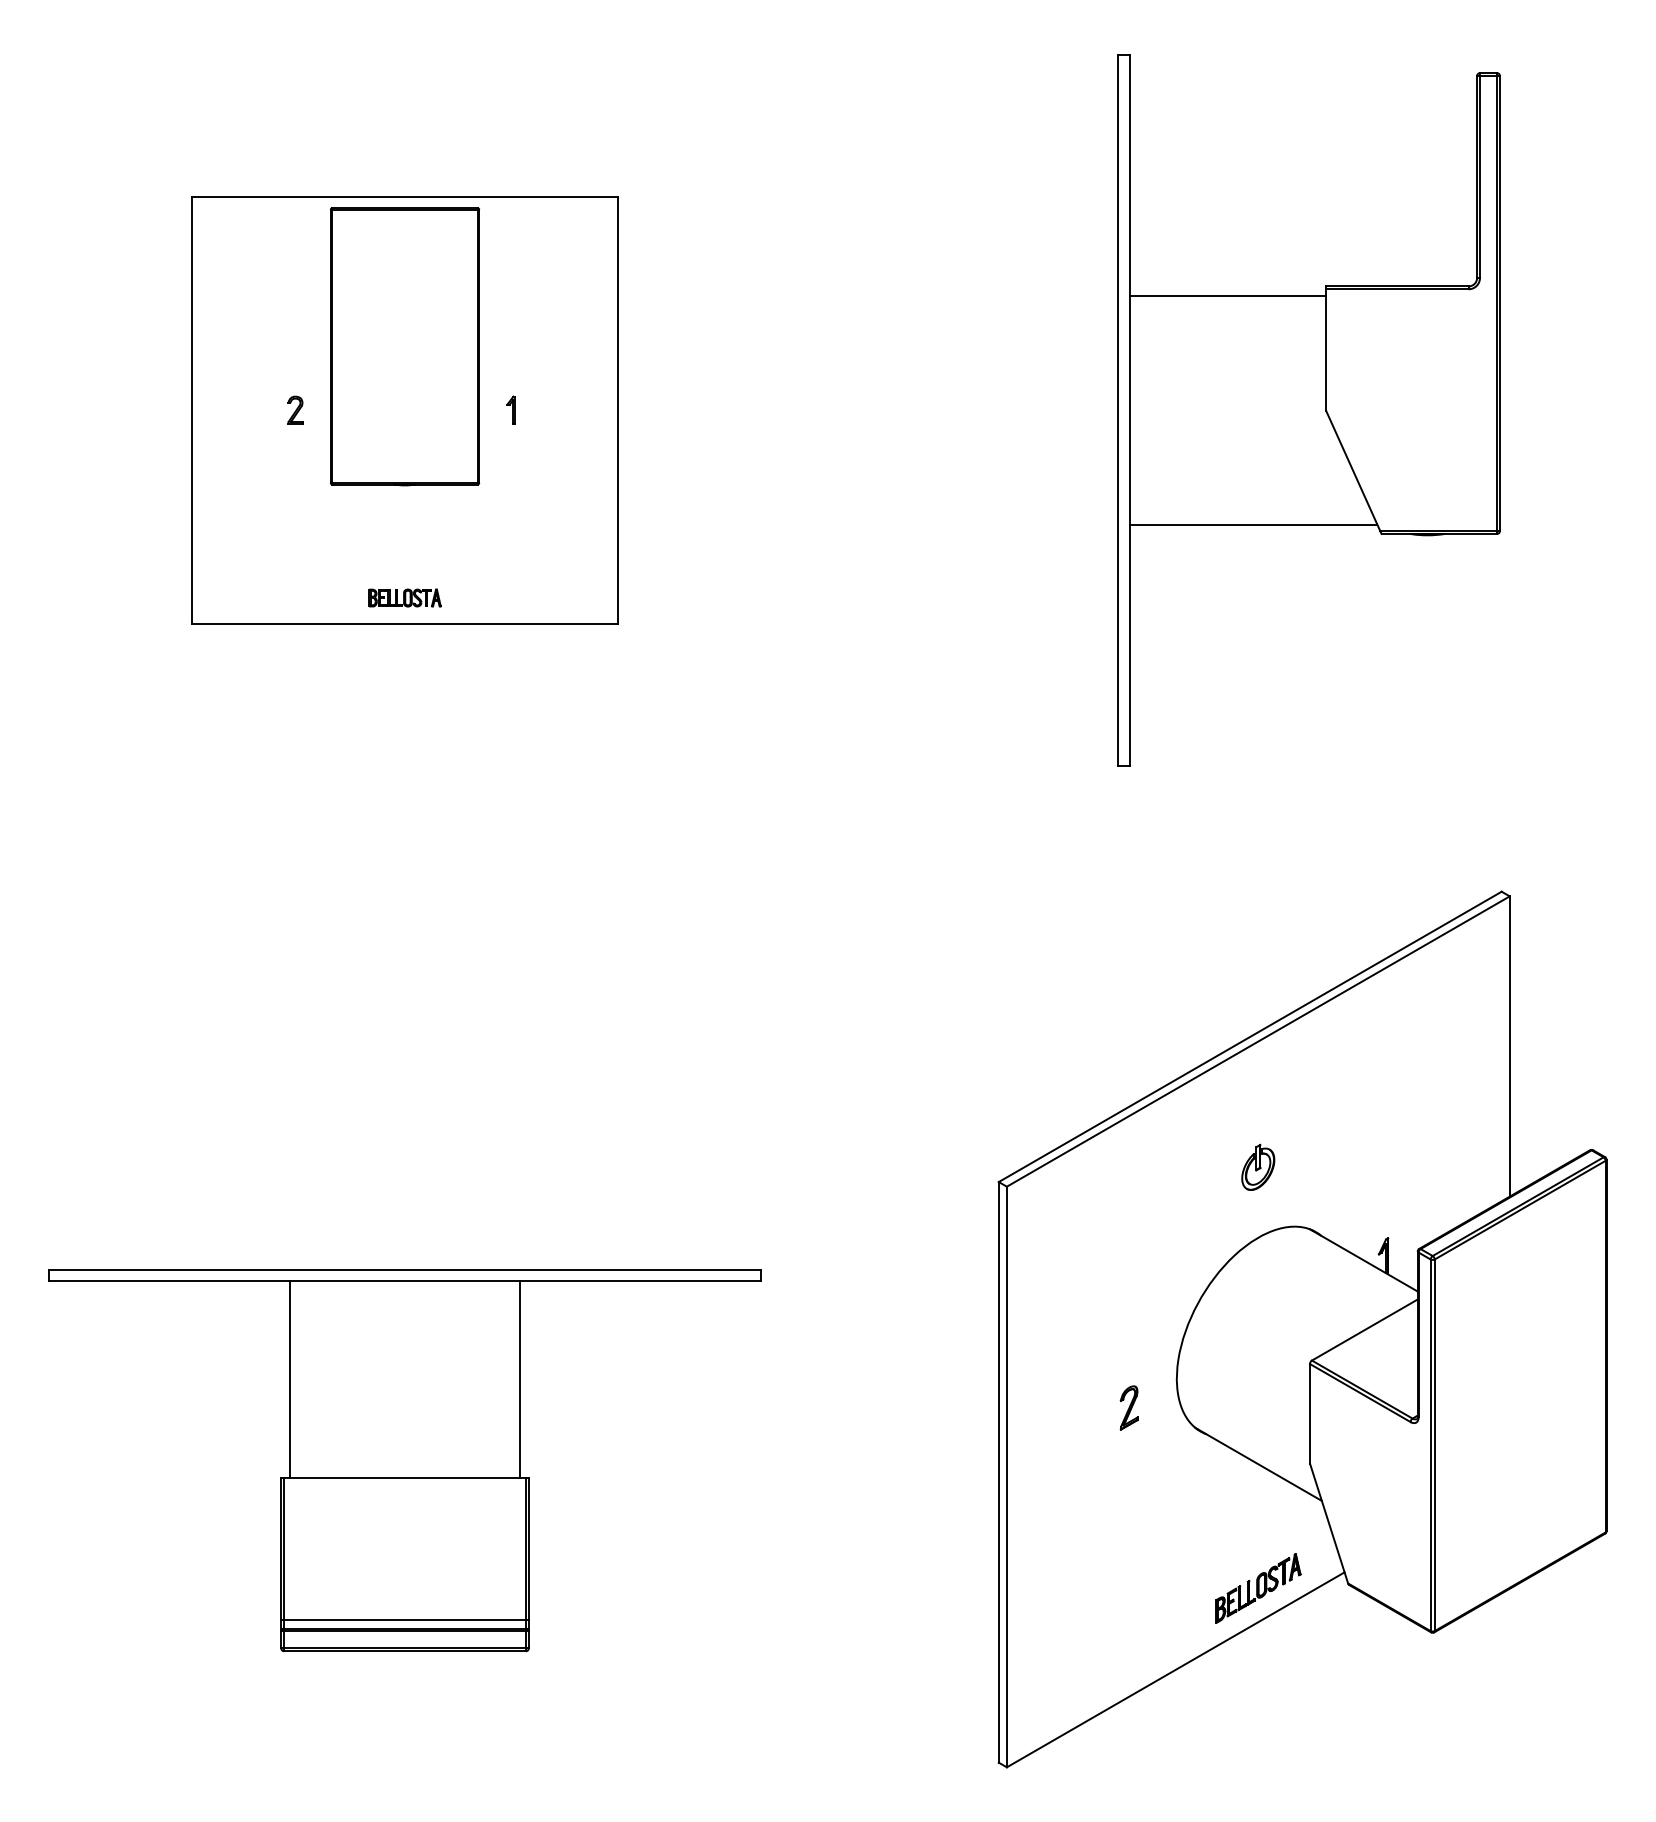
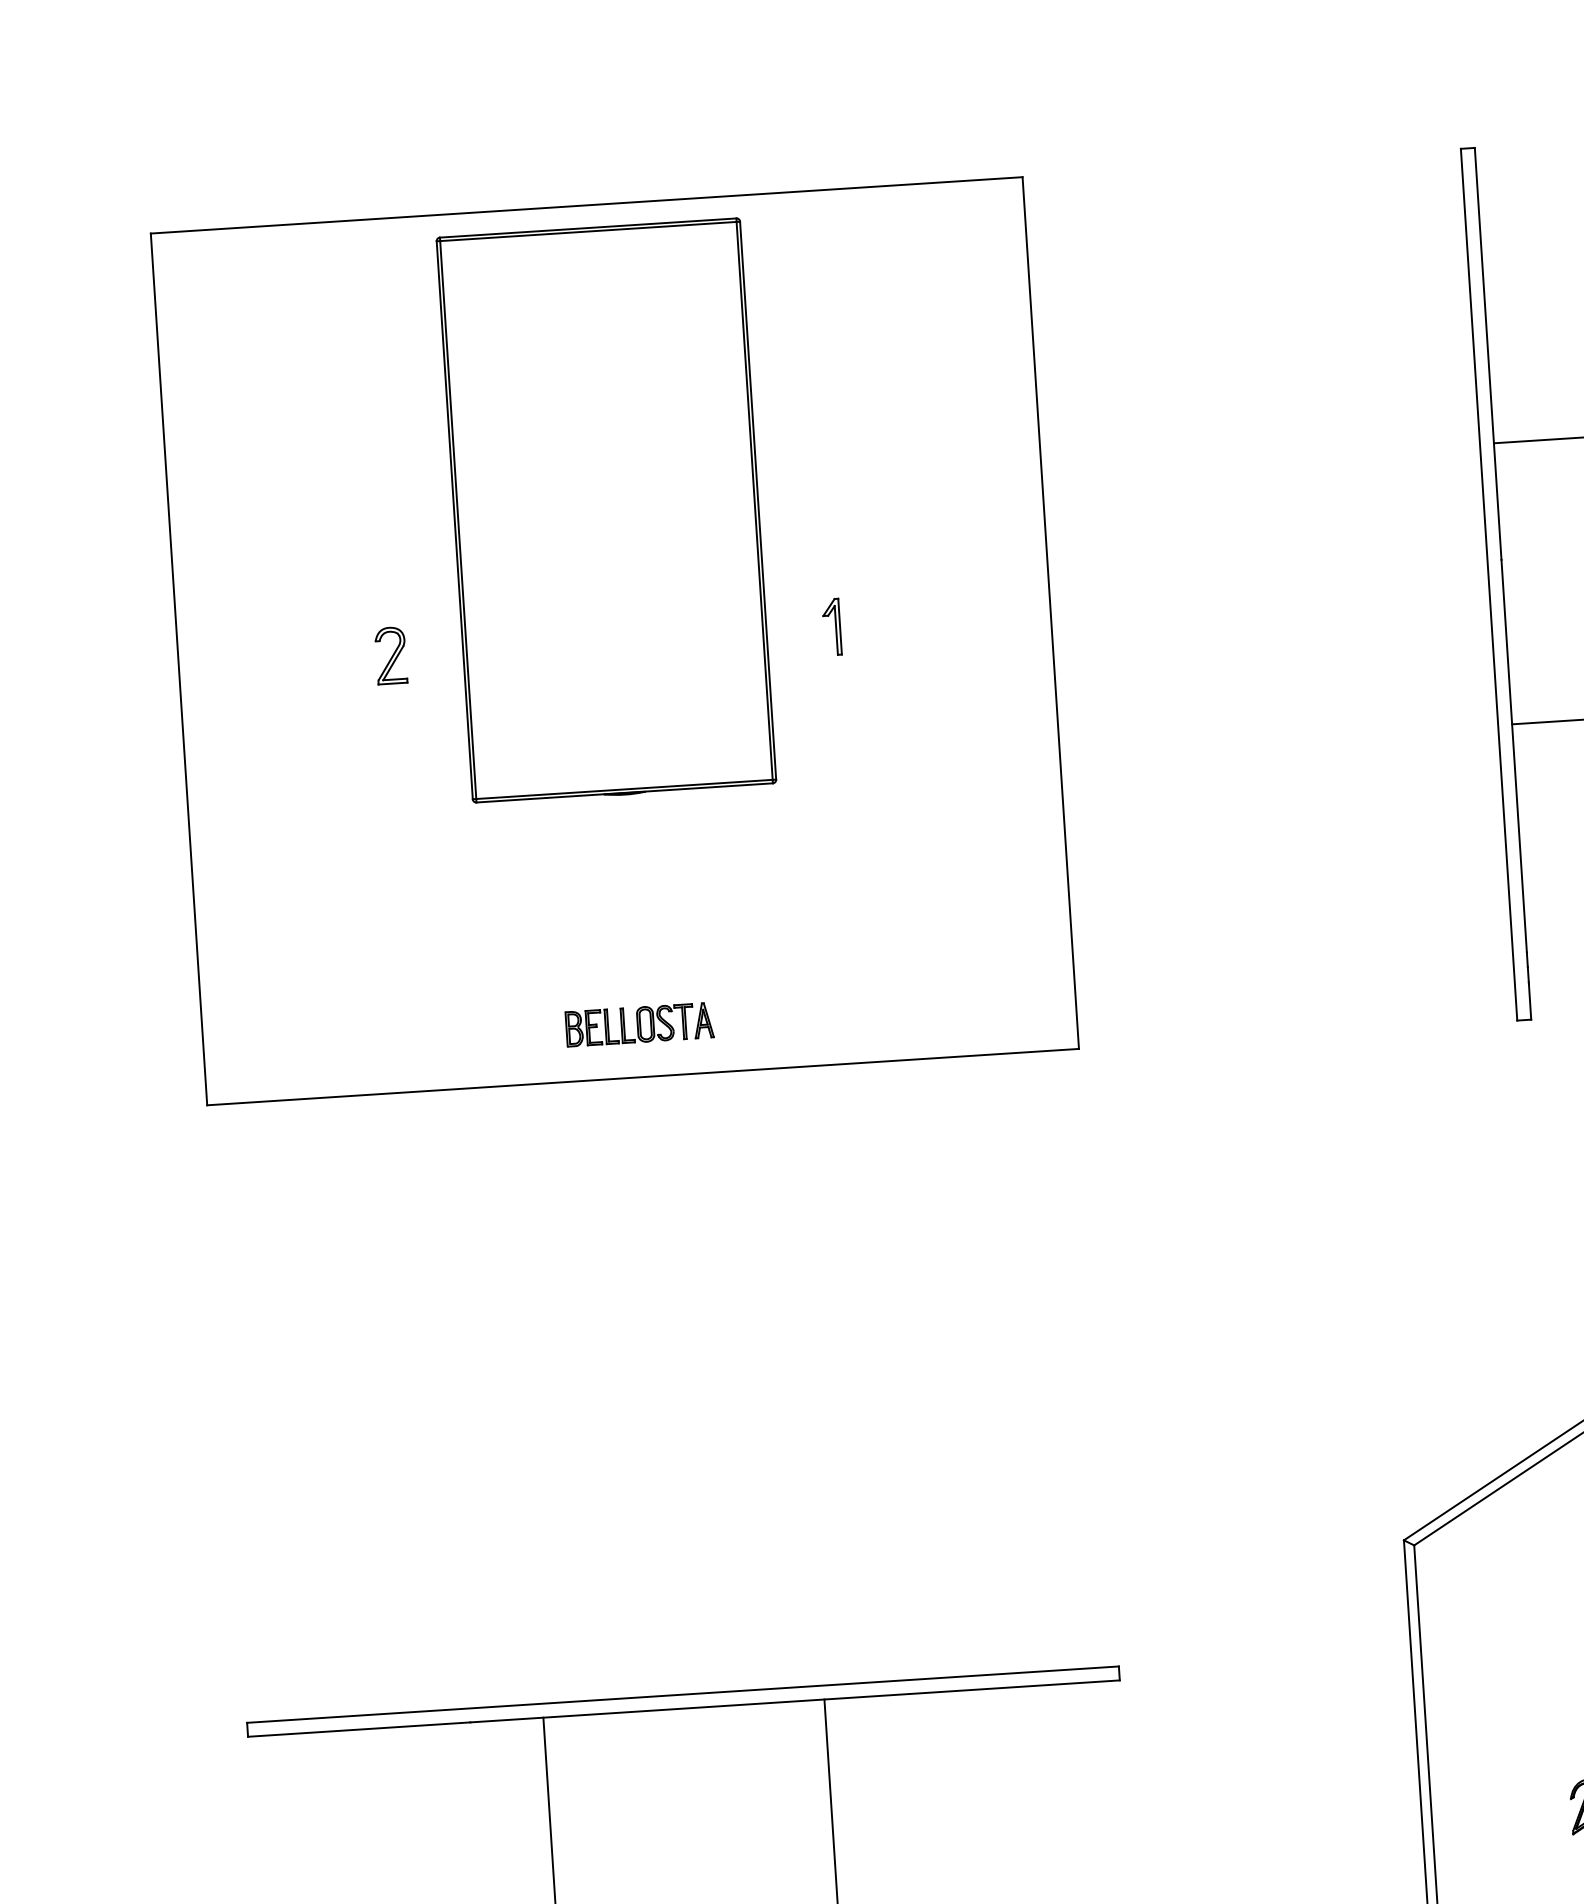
part: (404, 410) -> (614, 641), size x1.67

